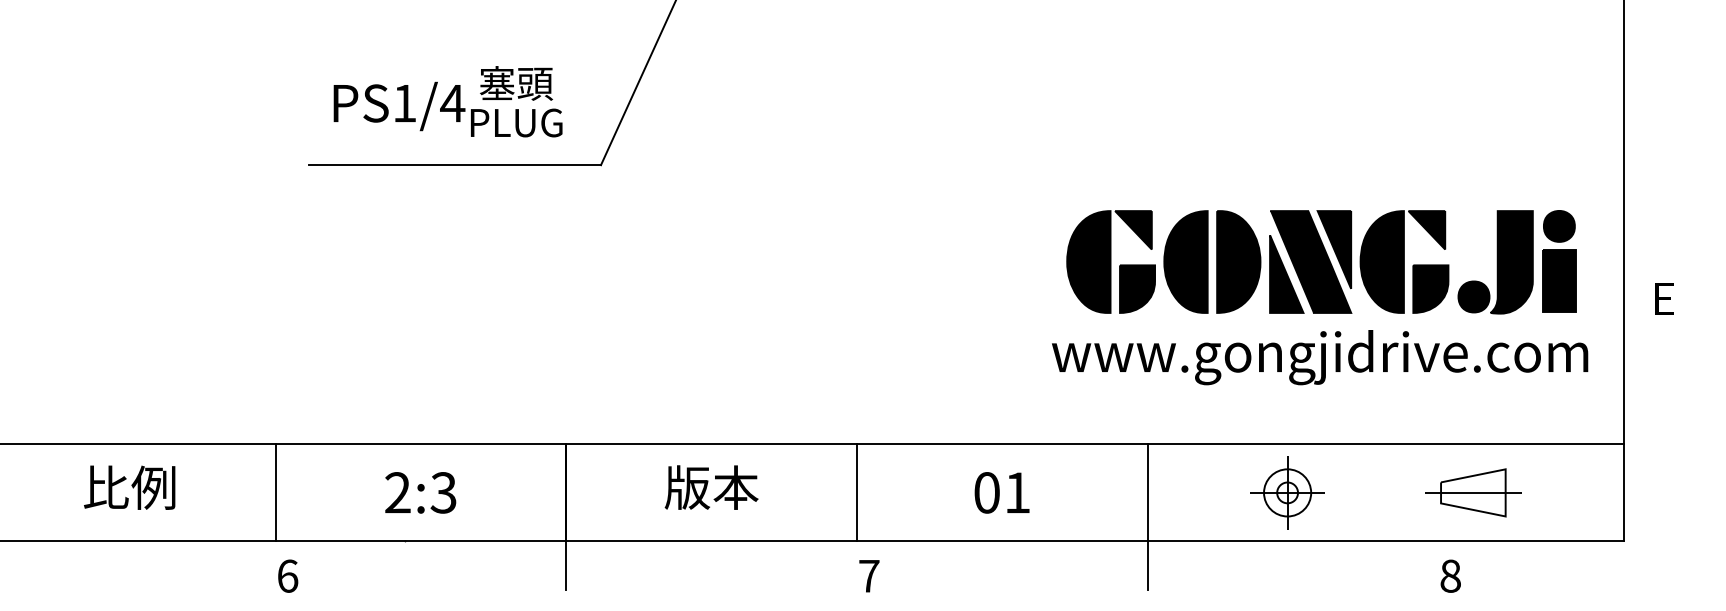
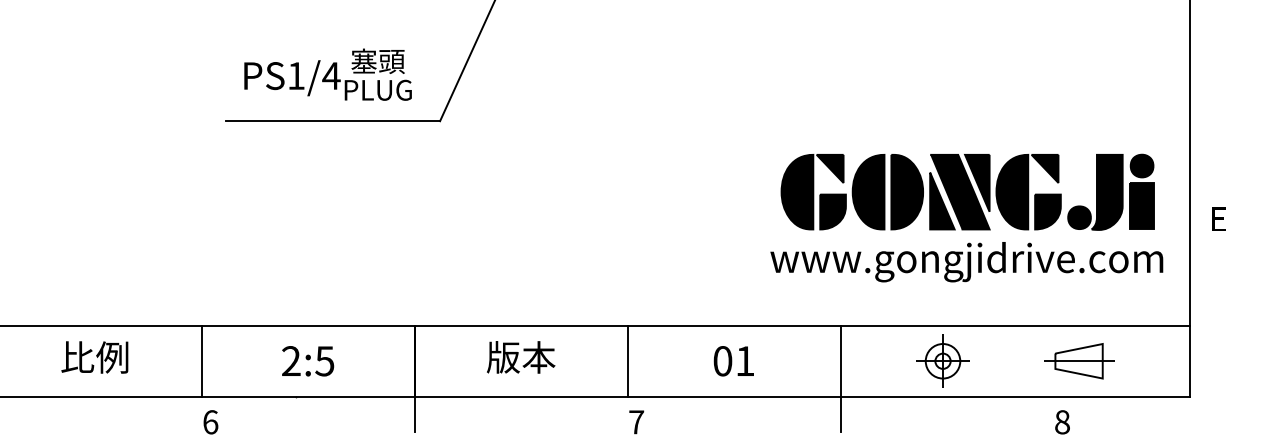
text: (443, 492) -> (324, 360), 2:3 -> 2:5

